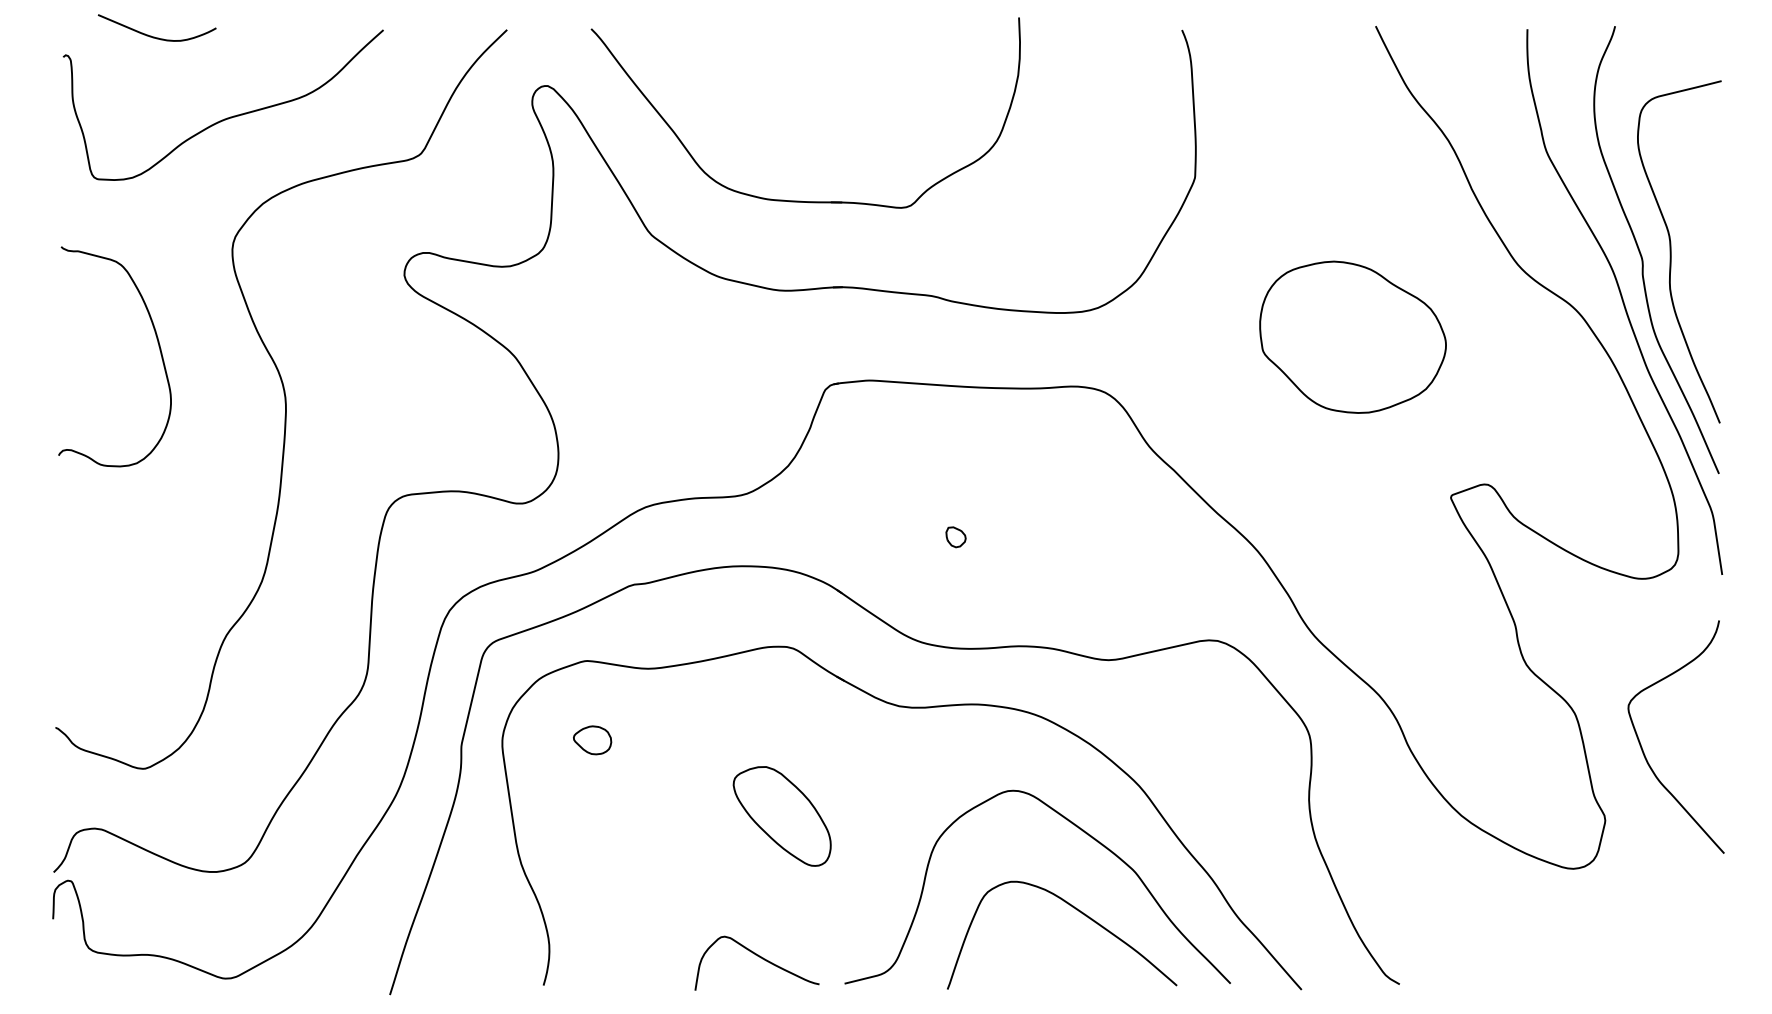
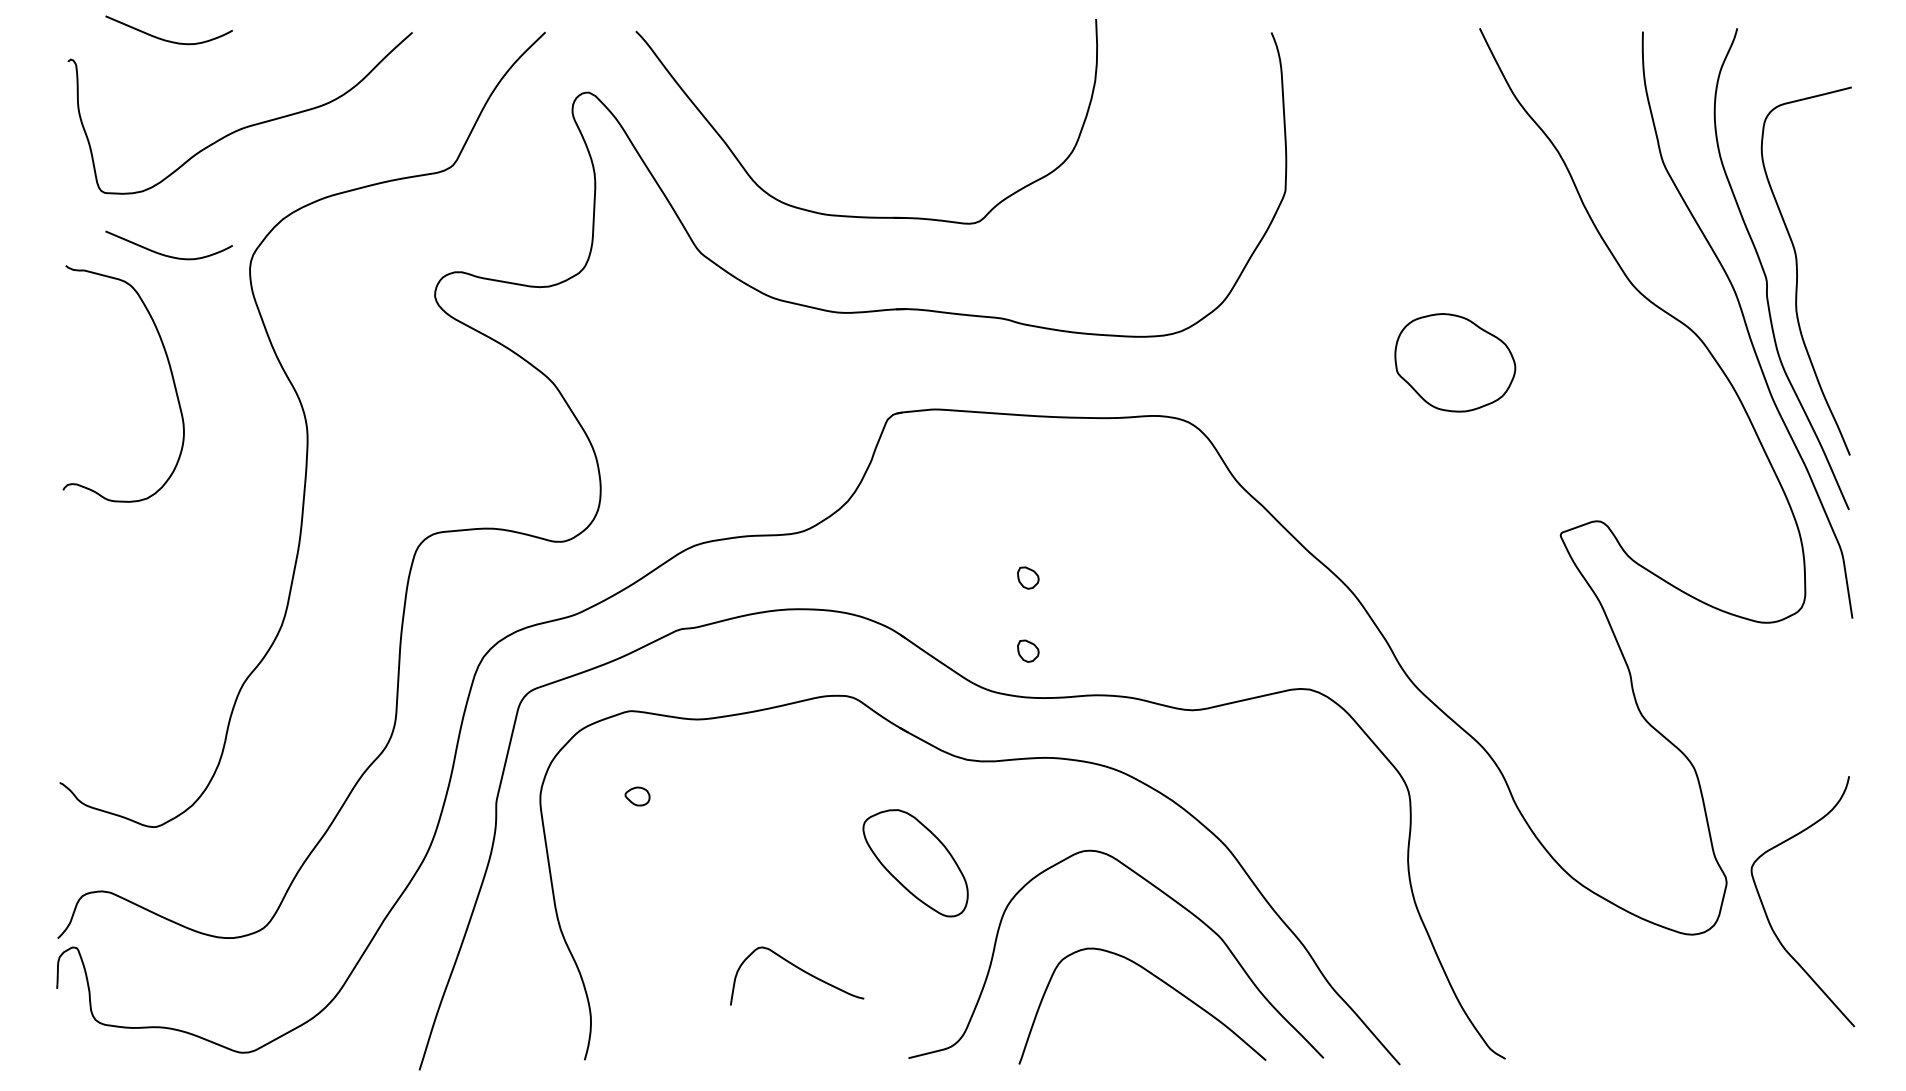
curve: (154, 236) -> (166, 254), added
part: (1352, 336) -> (1454, 362), size x0.6
part: (955, 605) -> (1027, 651), added
part: (592, 740) -> (637, 796), size x0.6
curve: (1643, 749) -> (1767, 914), moved
part: (781, 816) -> (914, 863), moved
curve: (760, 958) -> (800, 970), moved

